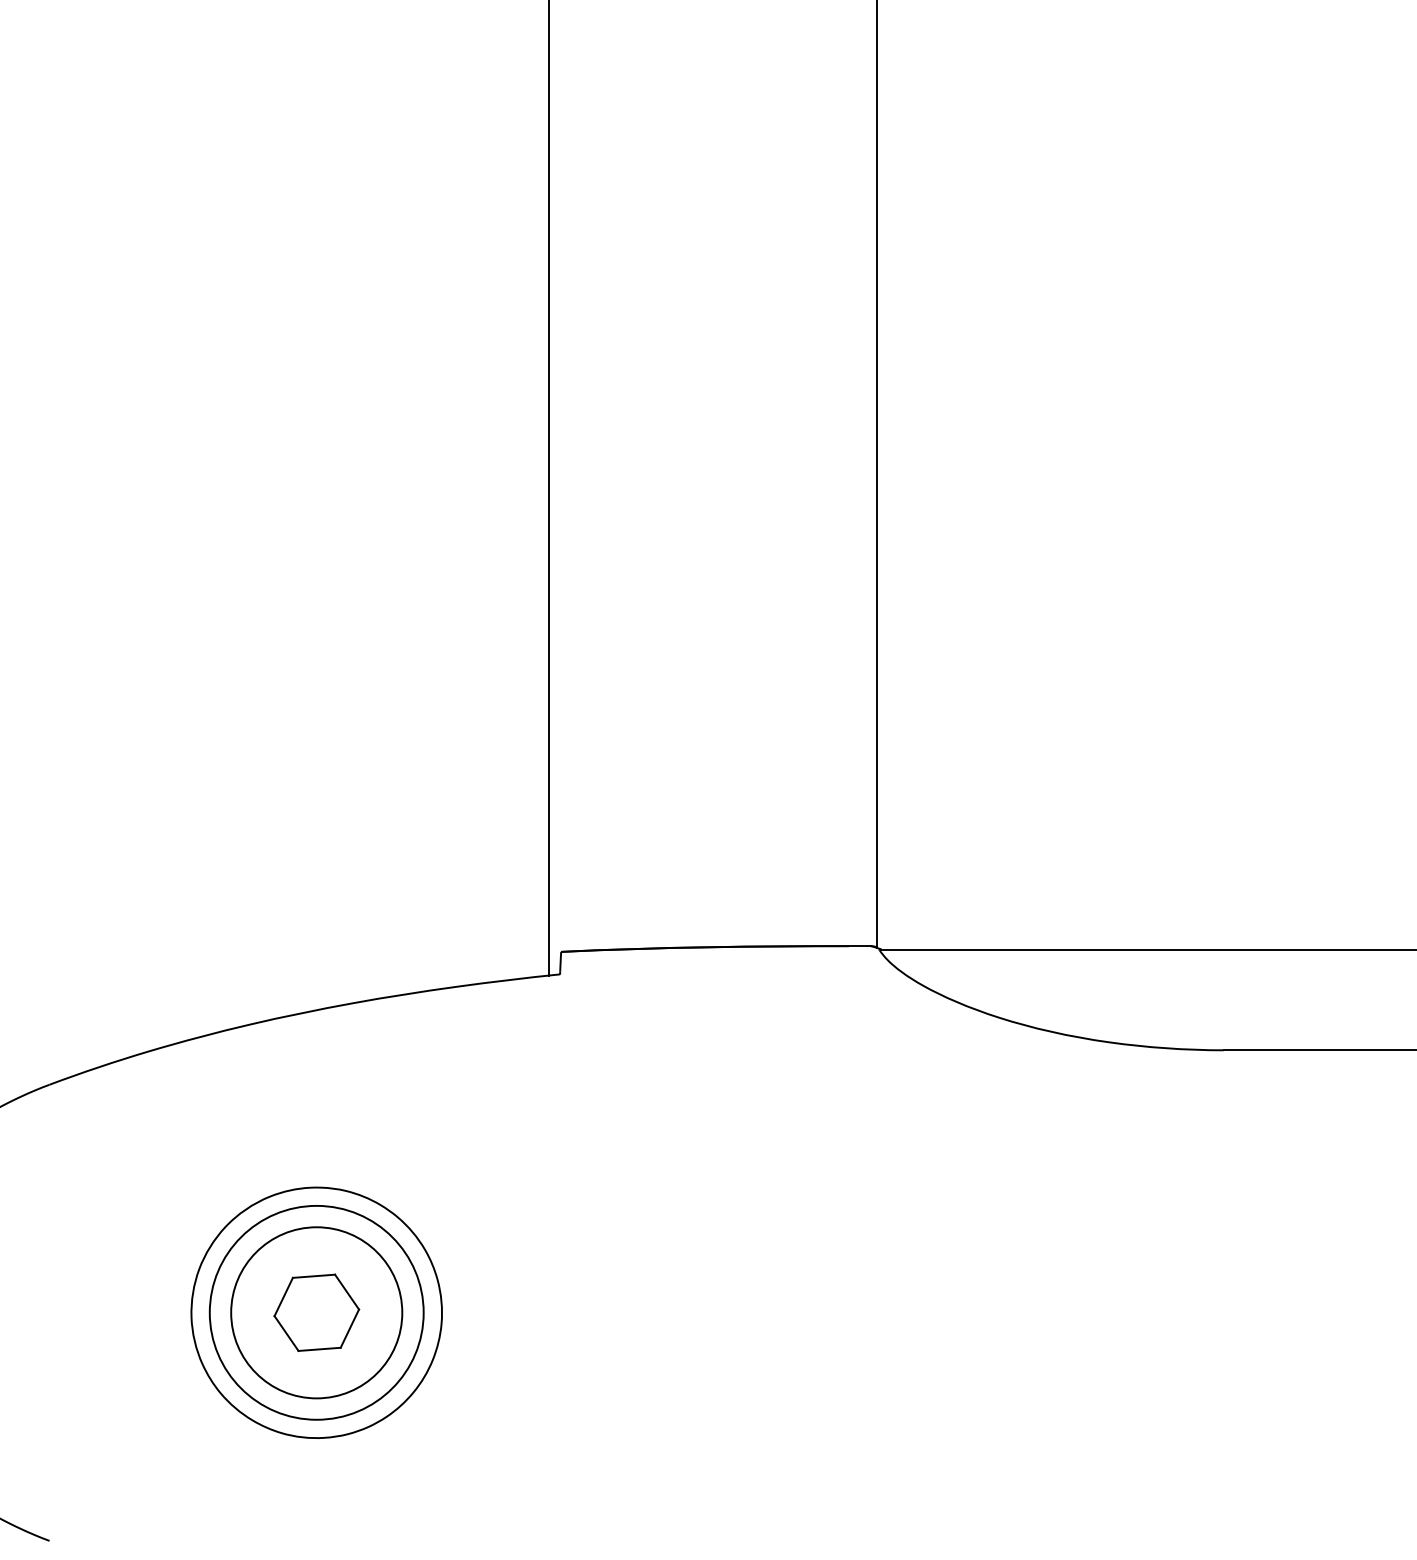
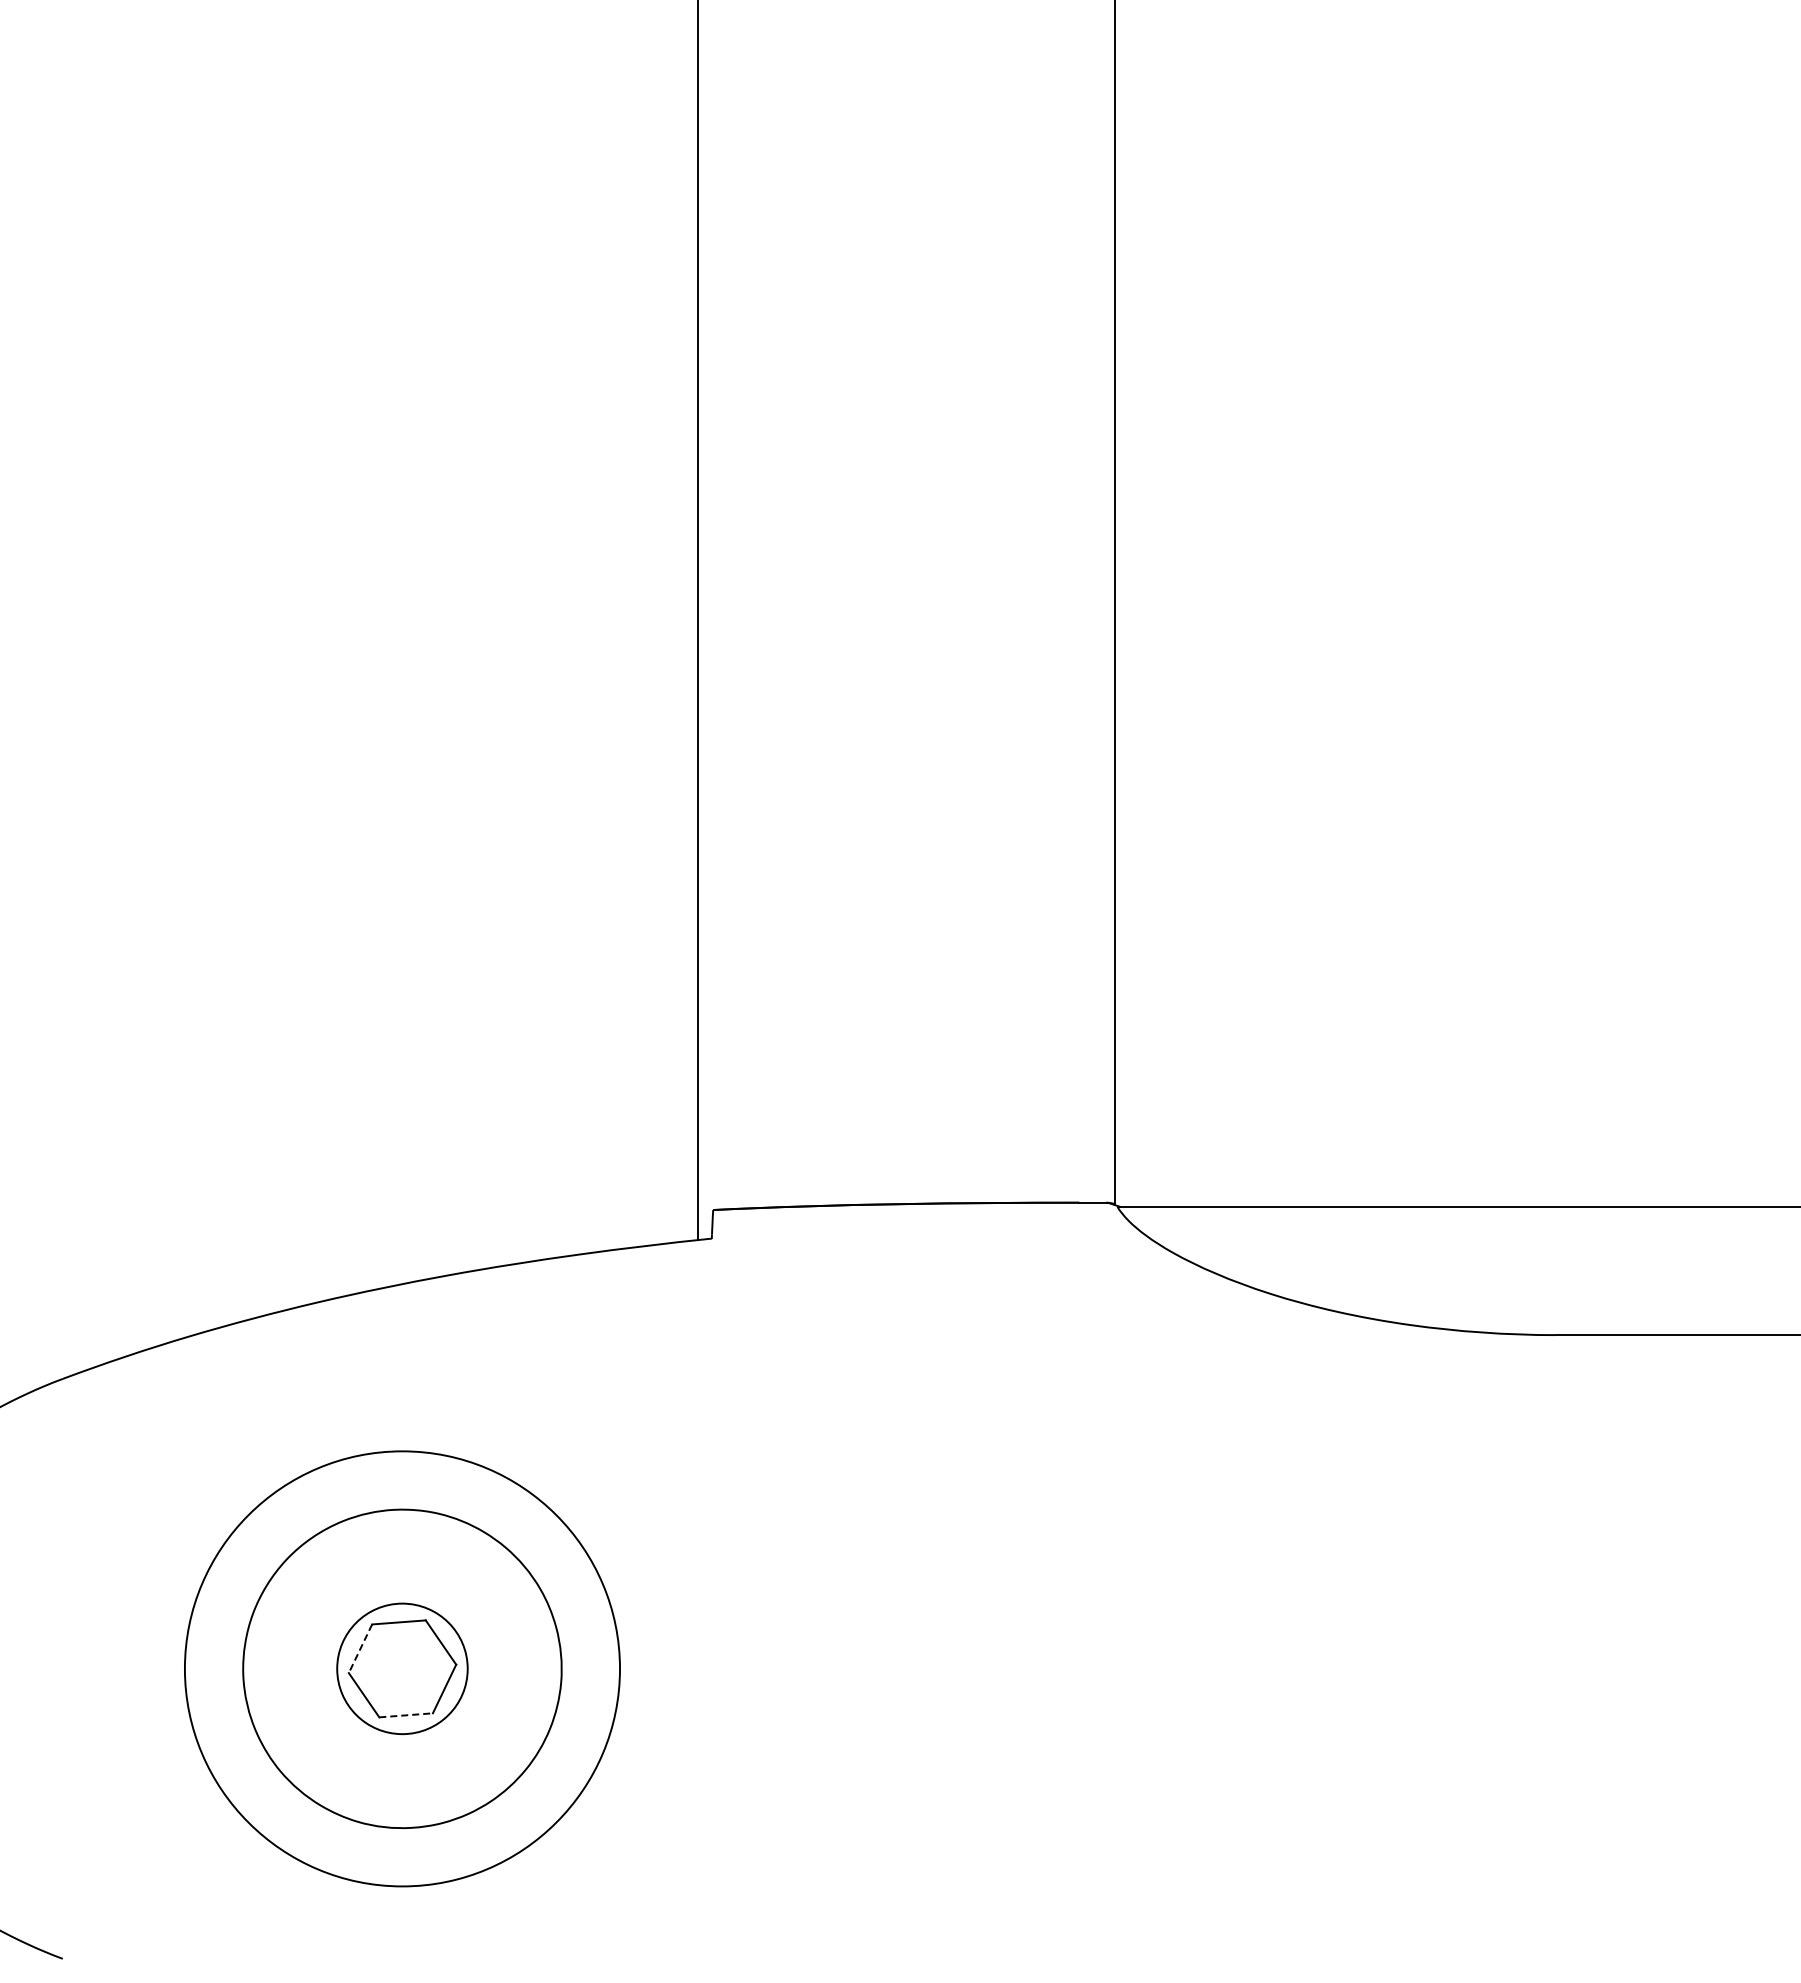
line: (283, 1296) -> (360, 1648), solid -> dashed
circle: (316, 1312) -> (402, 1668), size x0.6
circle: (316, 1312) -> (402, 1668), size x1.6
line: (319, 1349) -> (406, 1715), solid -> dashed

